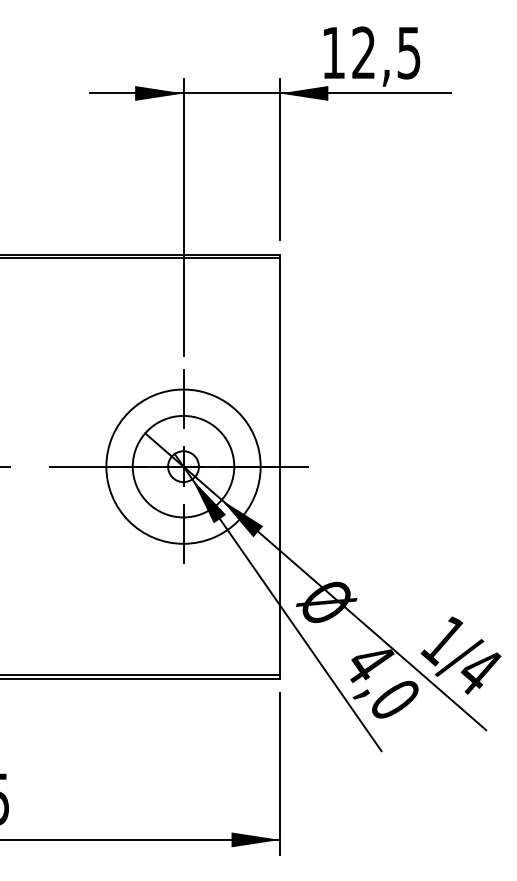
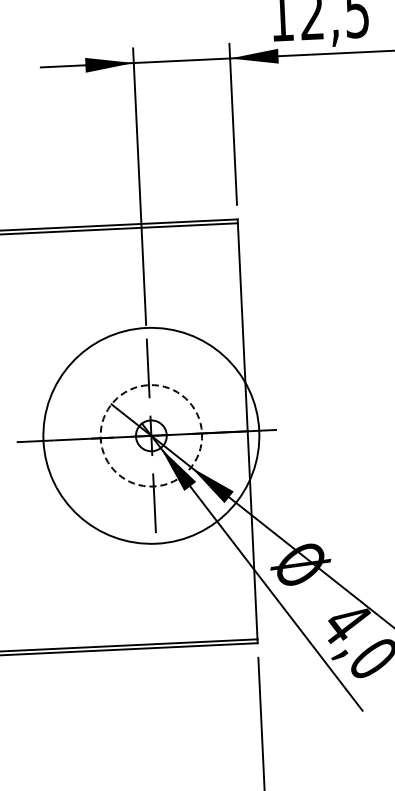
circle: (183, 466) -> (151, 435), size x1.4
circle: (183, 466) -> (151, 435), solid -> dashed

